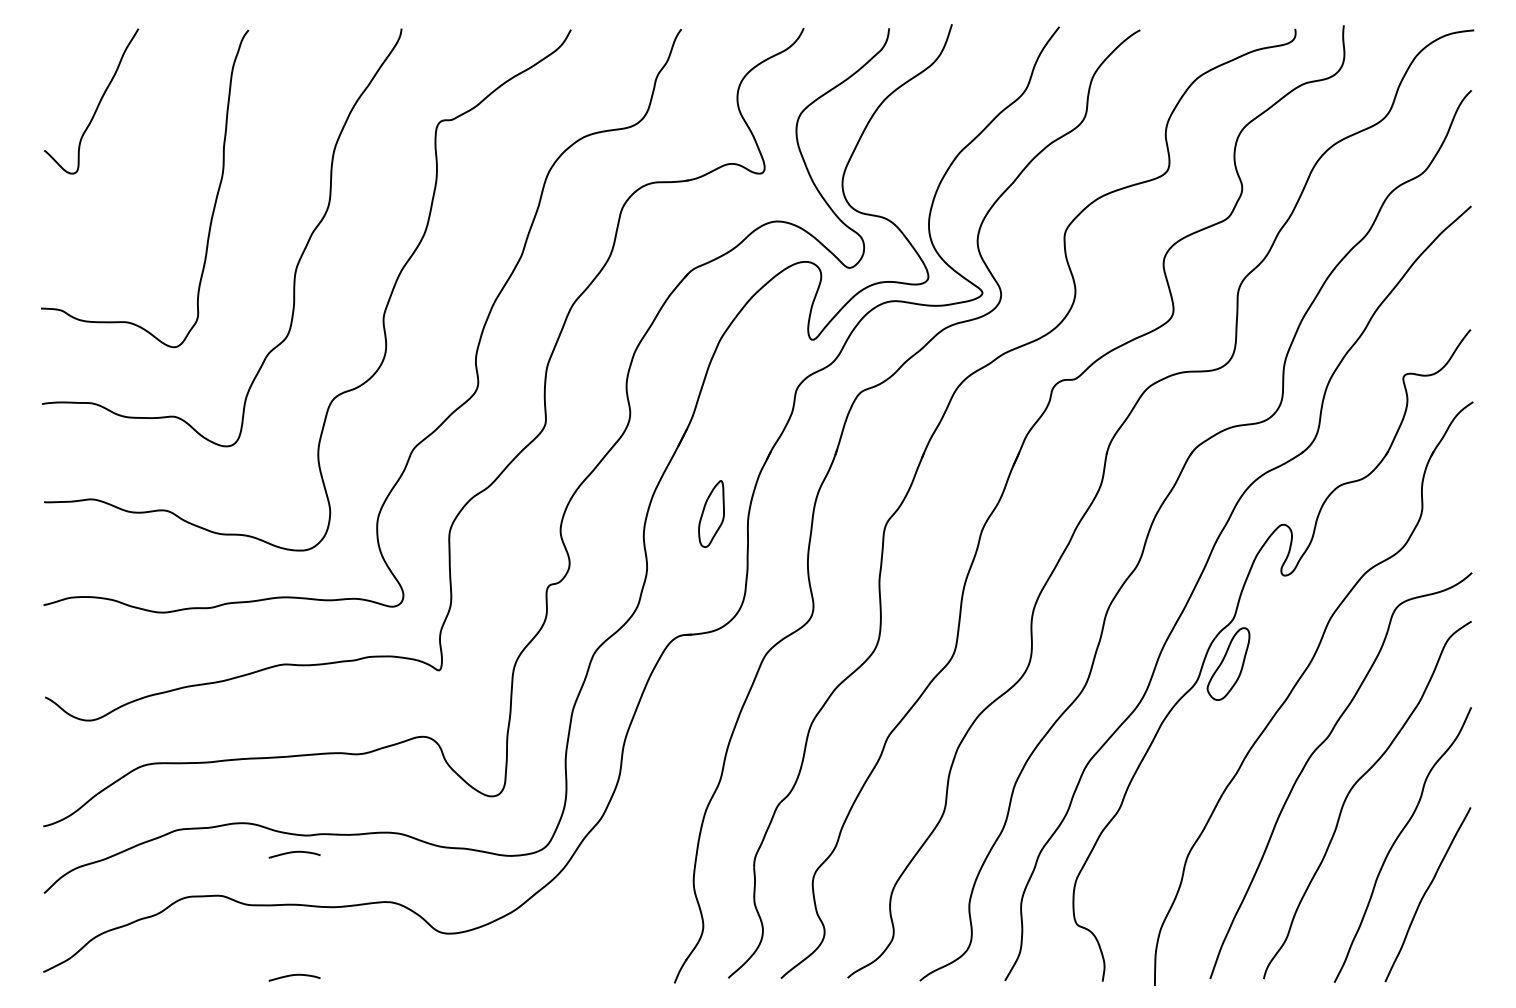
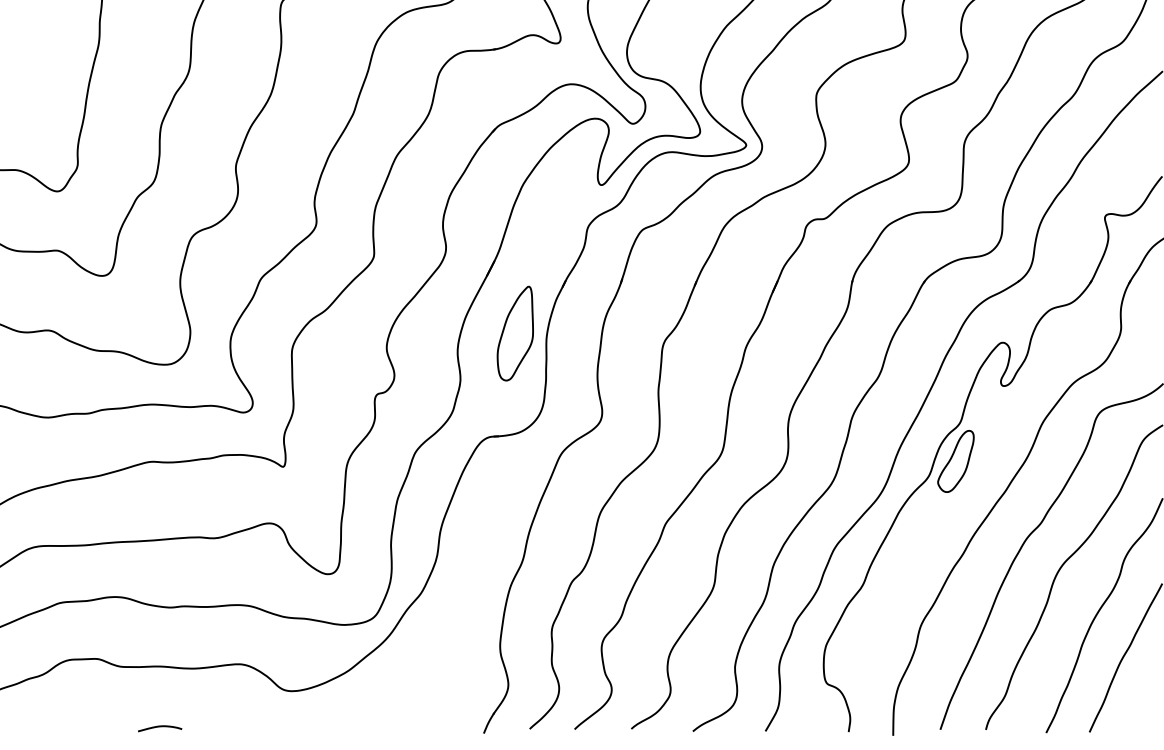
part: (711, 513) -> (515, 333), size x1.67
curve: (294, 852) -> (159, 622), removed

